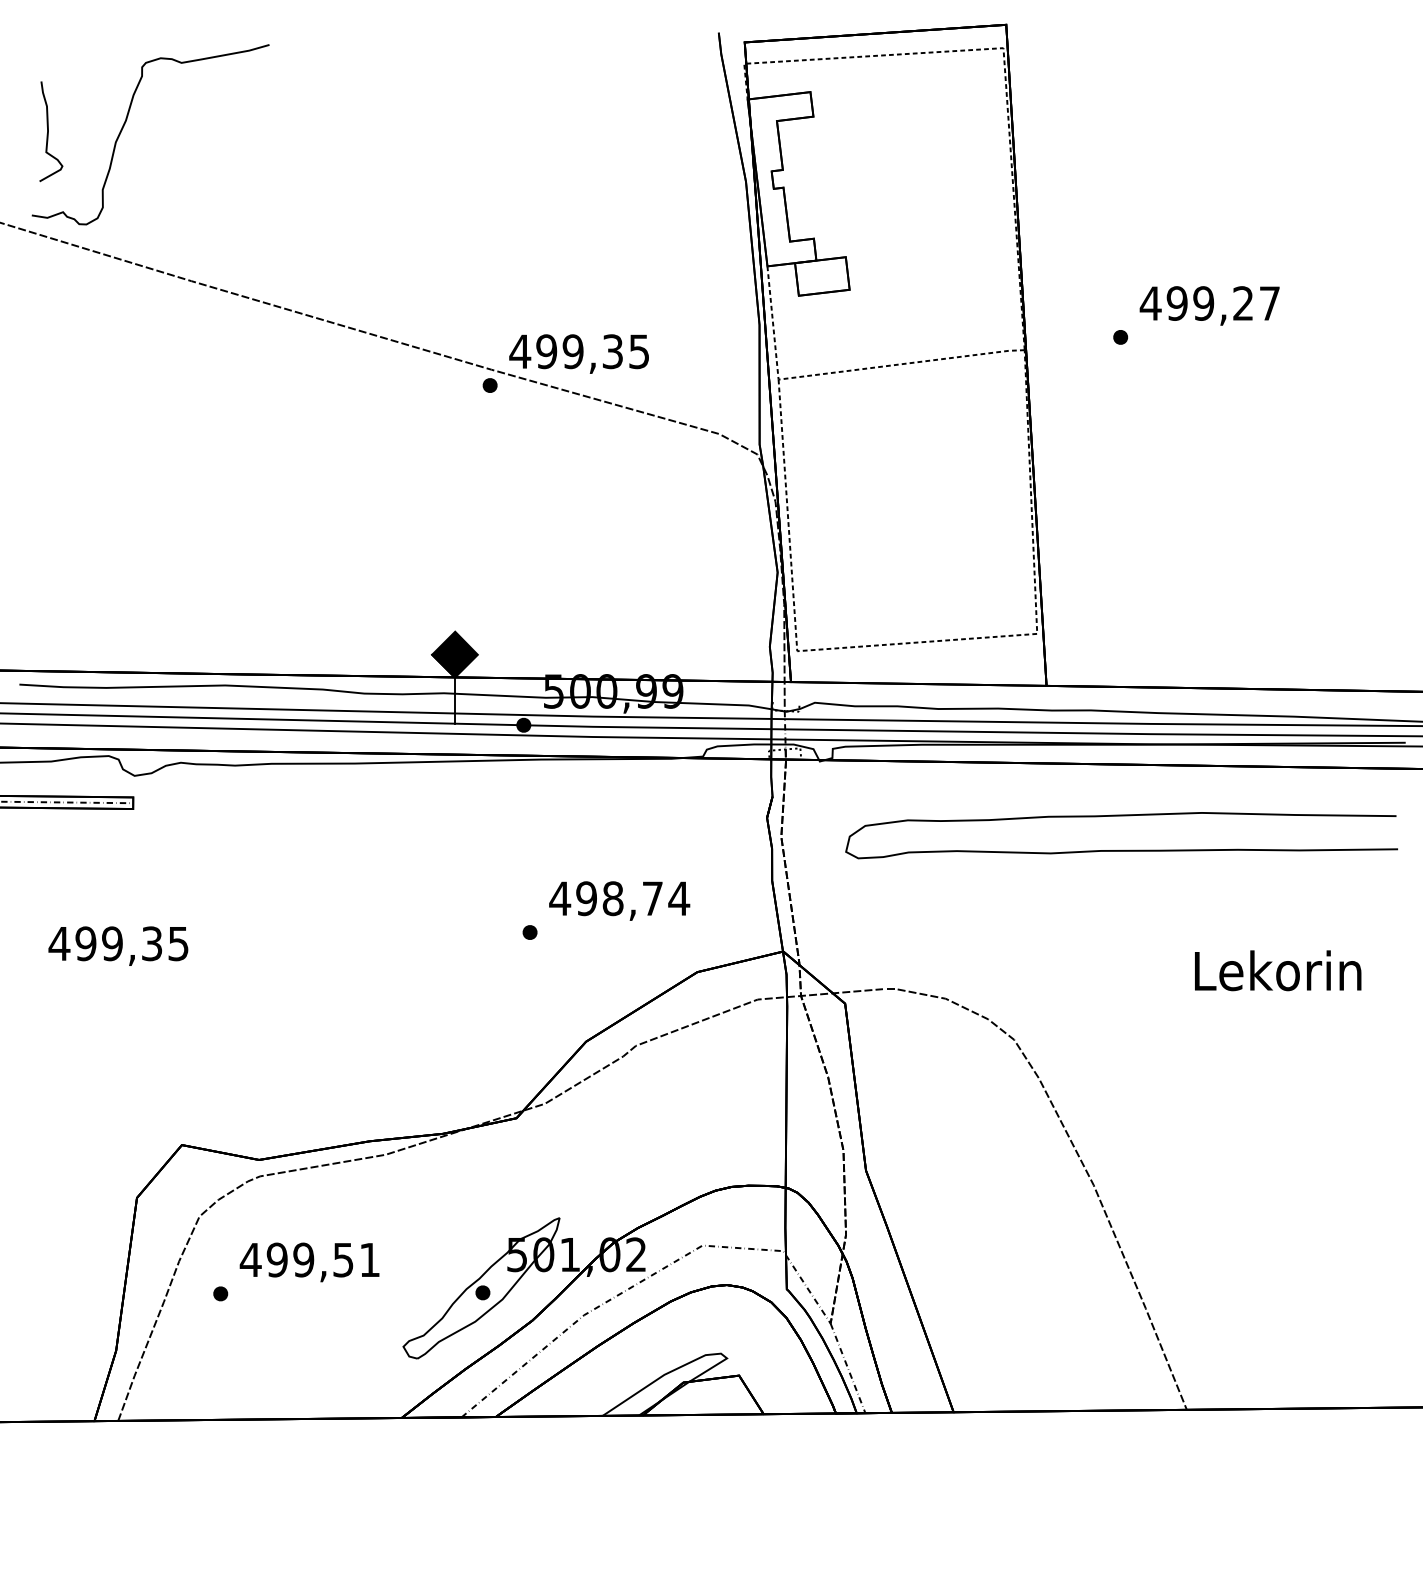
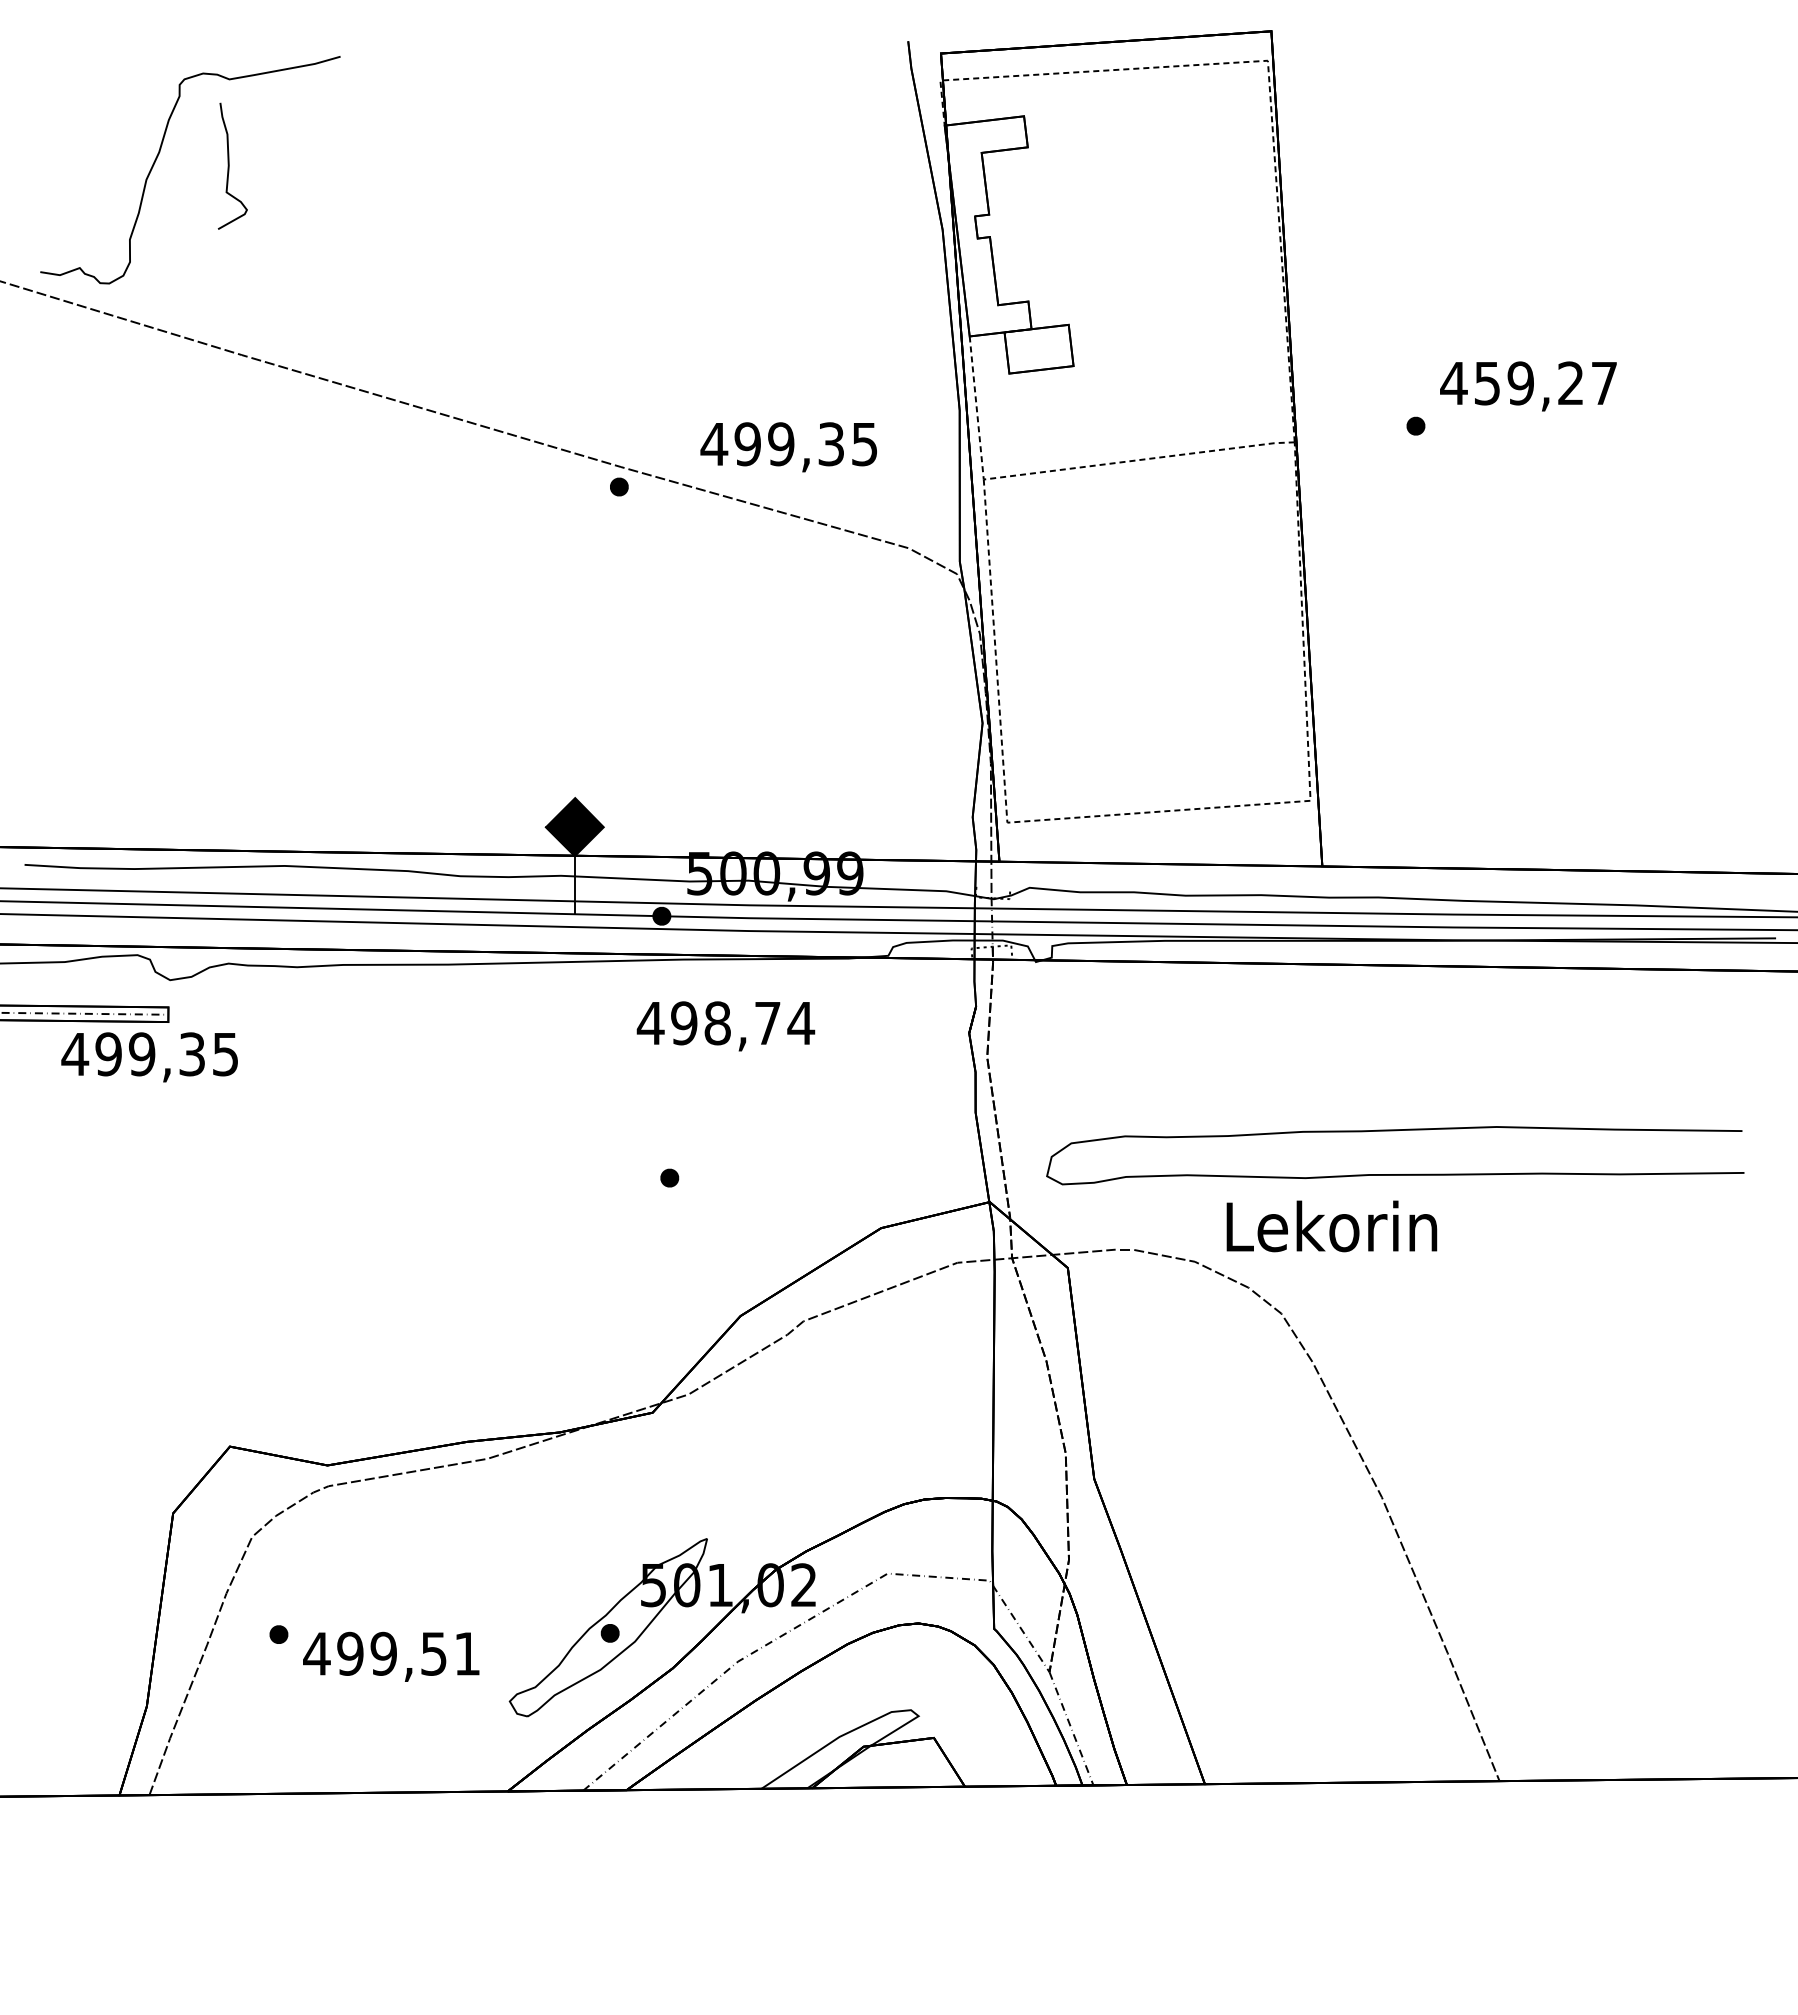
curve: (48, 131) -> (229, 165), moved
text: (1177, 303) -> (1487, 383), 499,27 -> 459,27
text: (578, 354) -> (788, 447), moved
curve: (1121, 850) -> (1395, 1174), moved
text: (619, 901) -> (725, 1026), moved
text: (118, 946) -> (149, 1057), moved
text: (1277, 970) -> (1331, 1226), moved
text: (309, 1262) -> (391, 1656), moved

